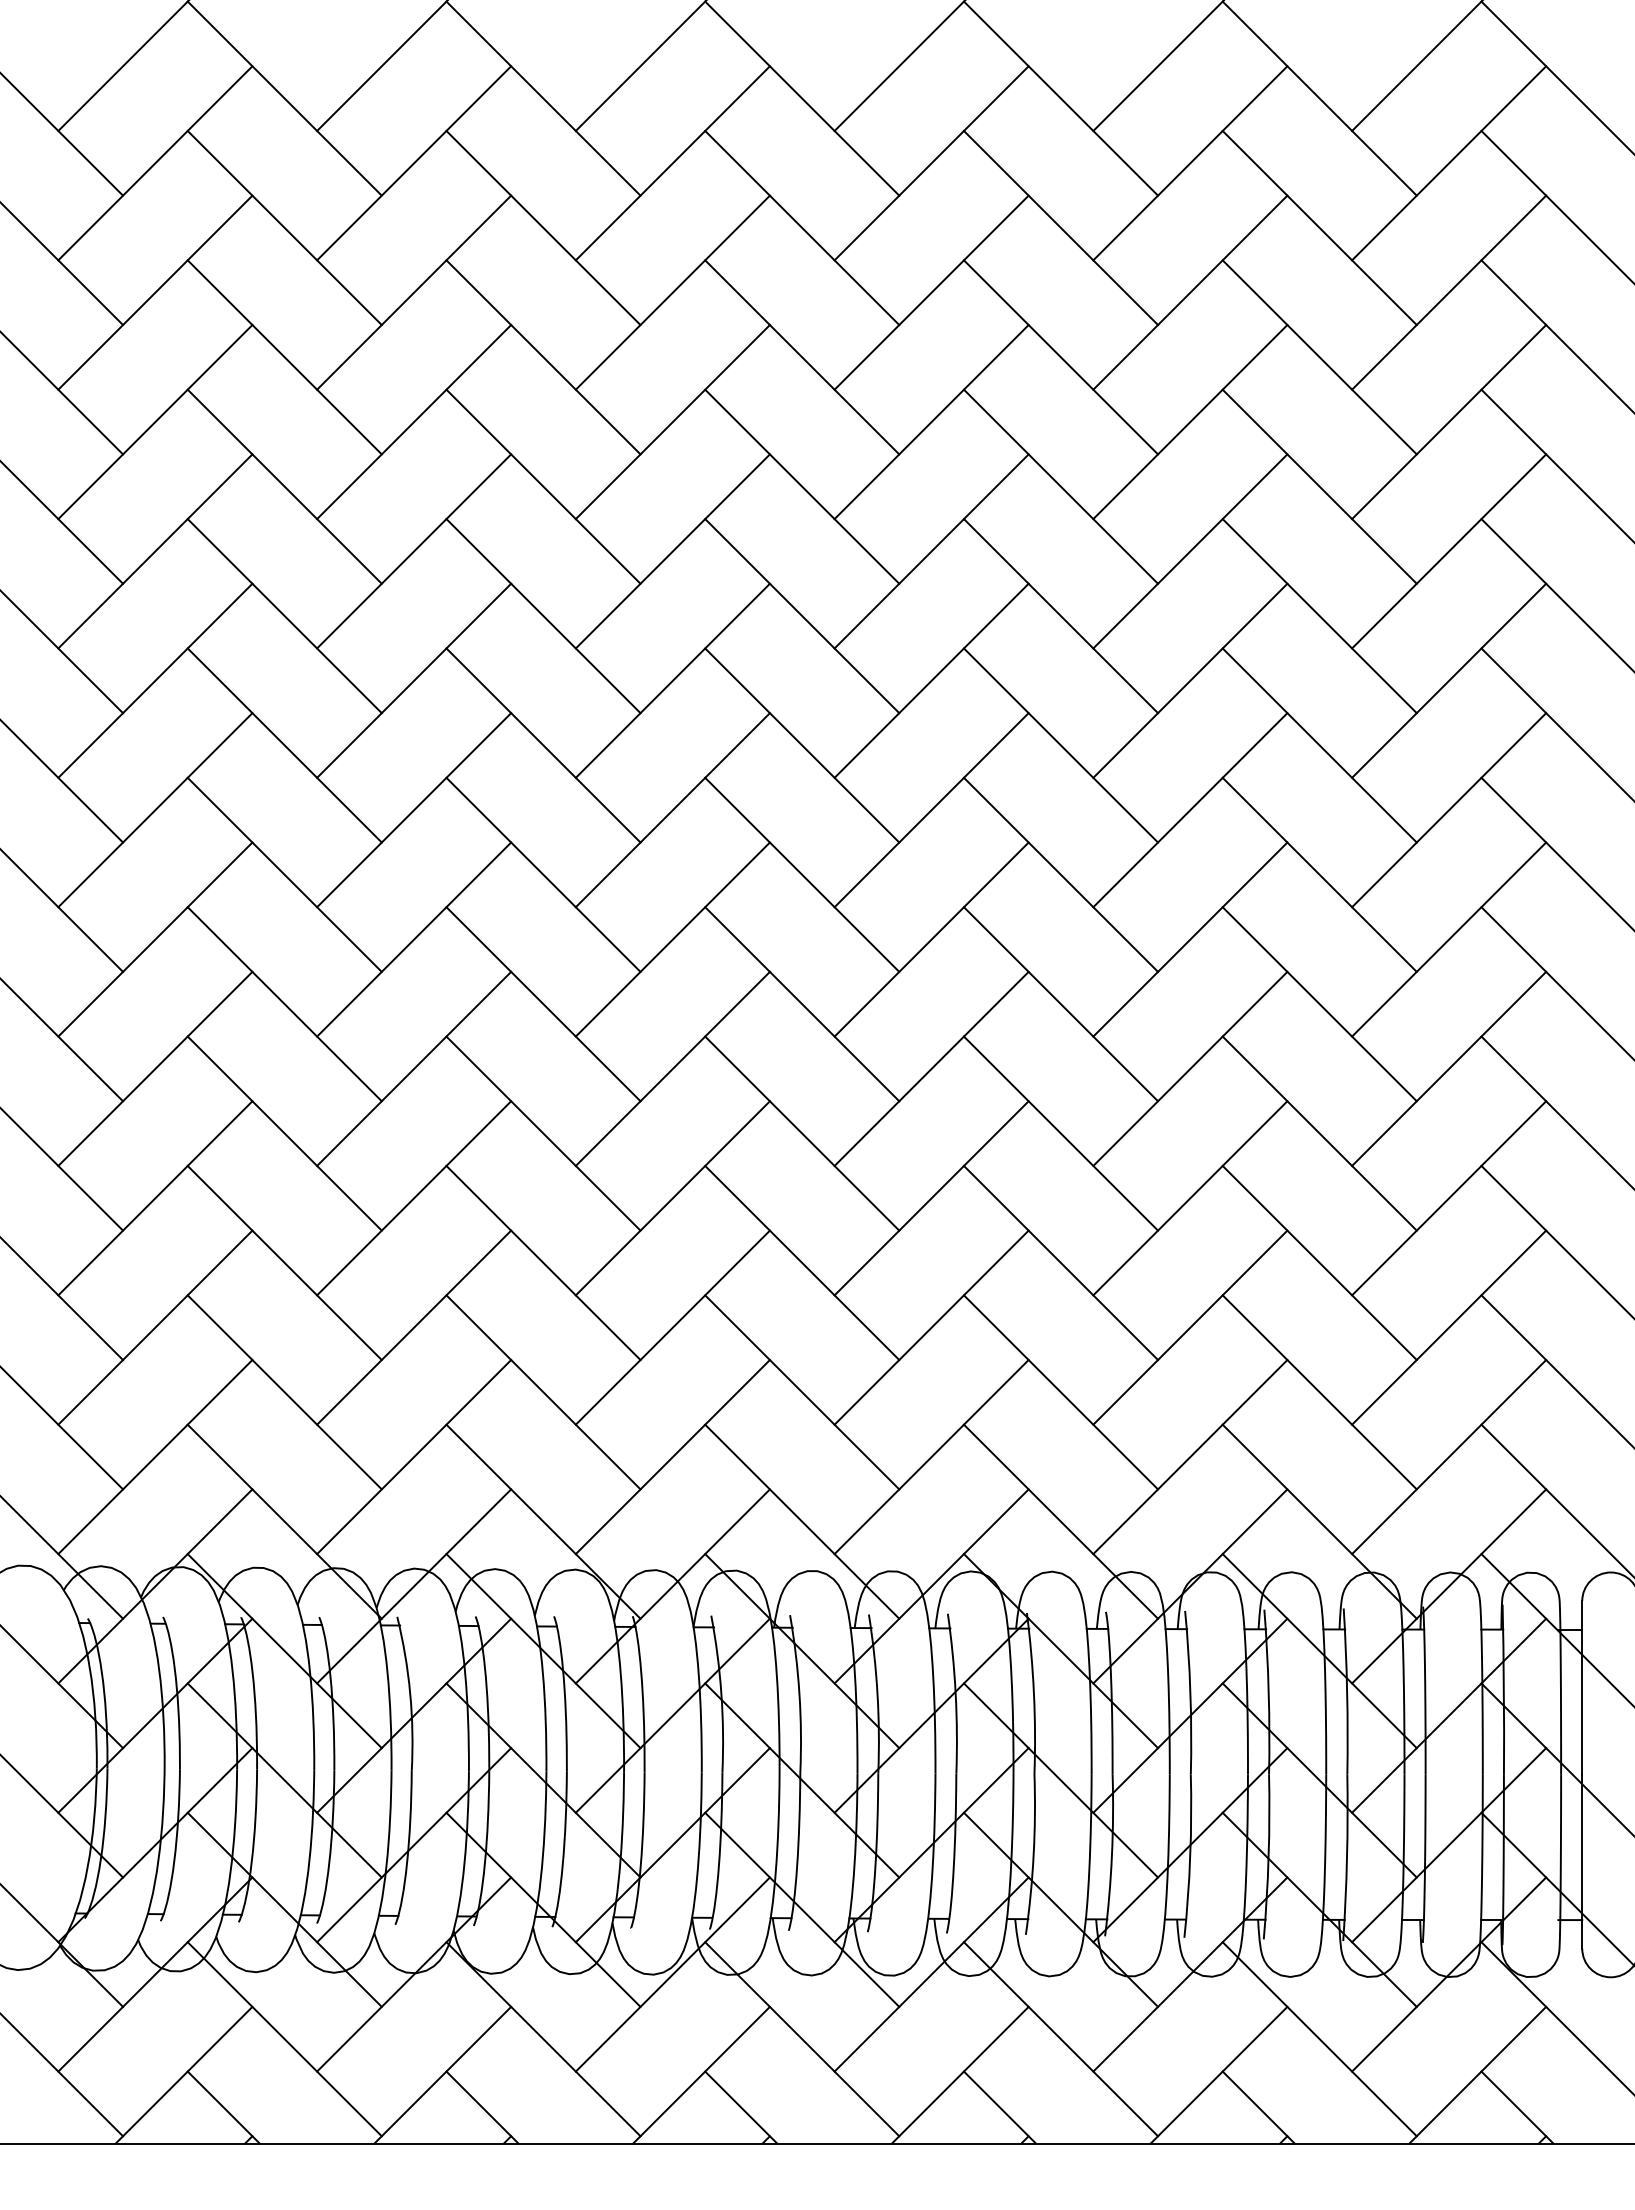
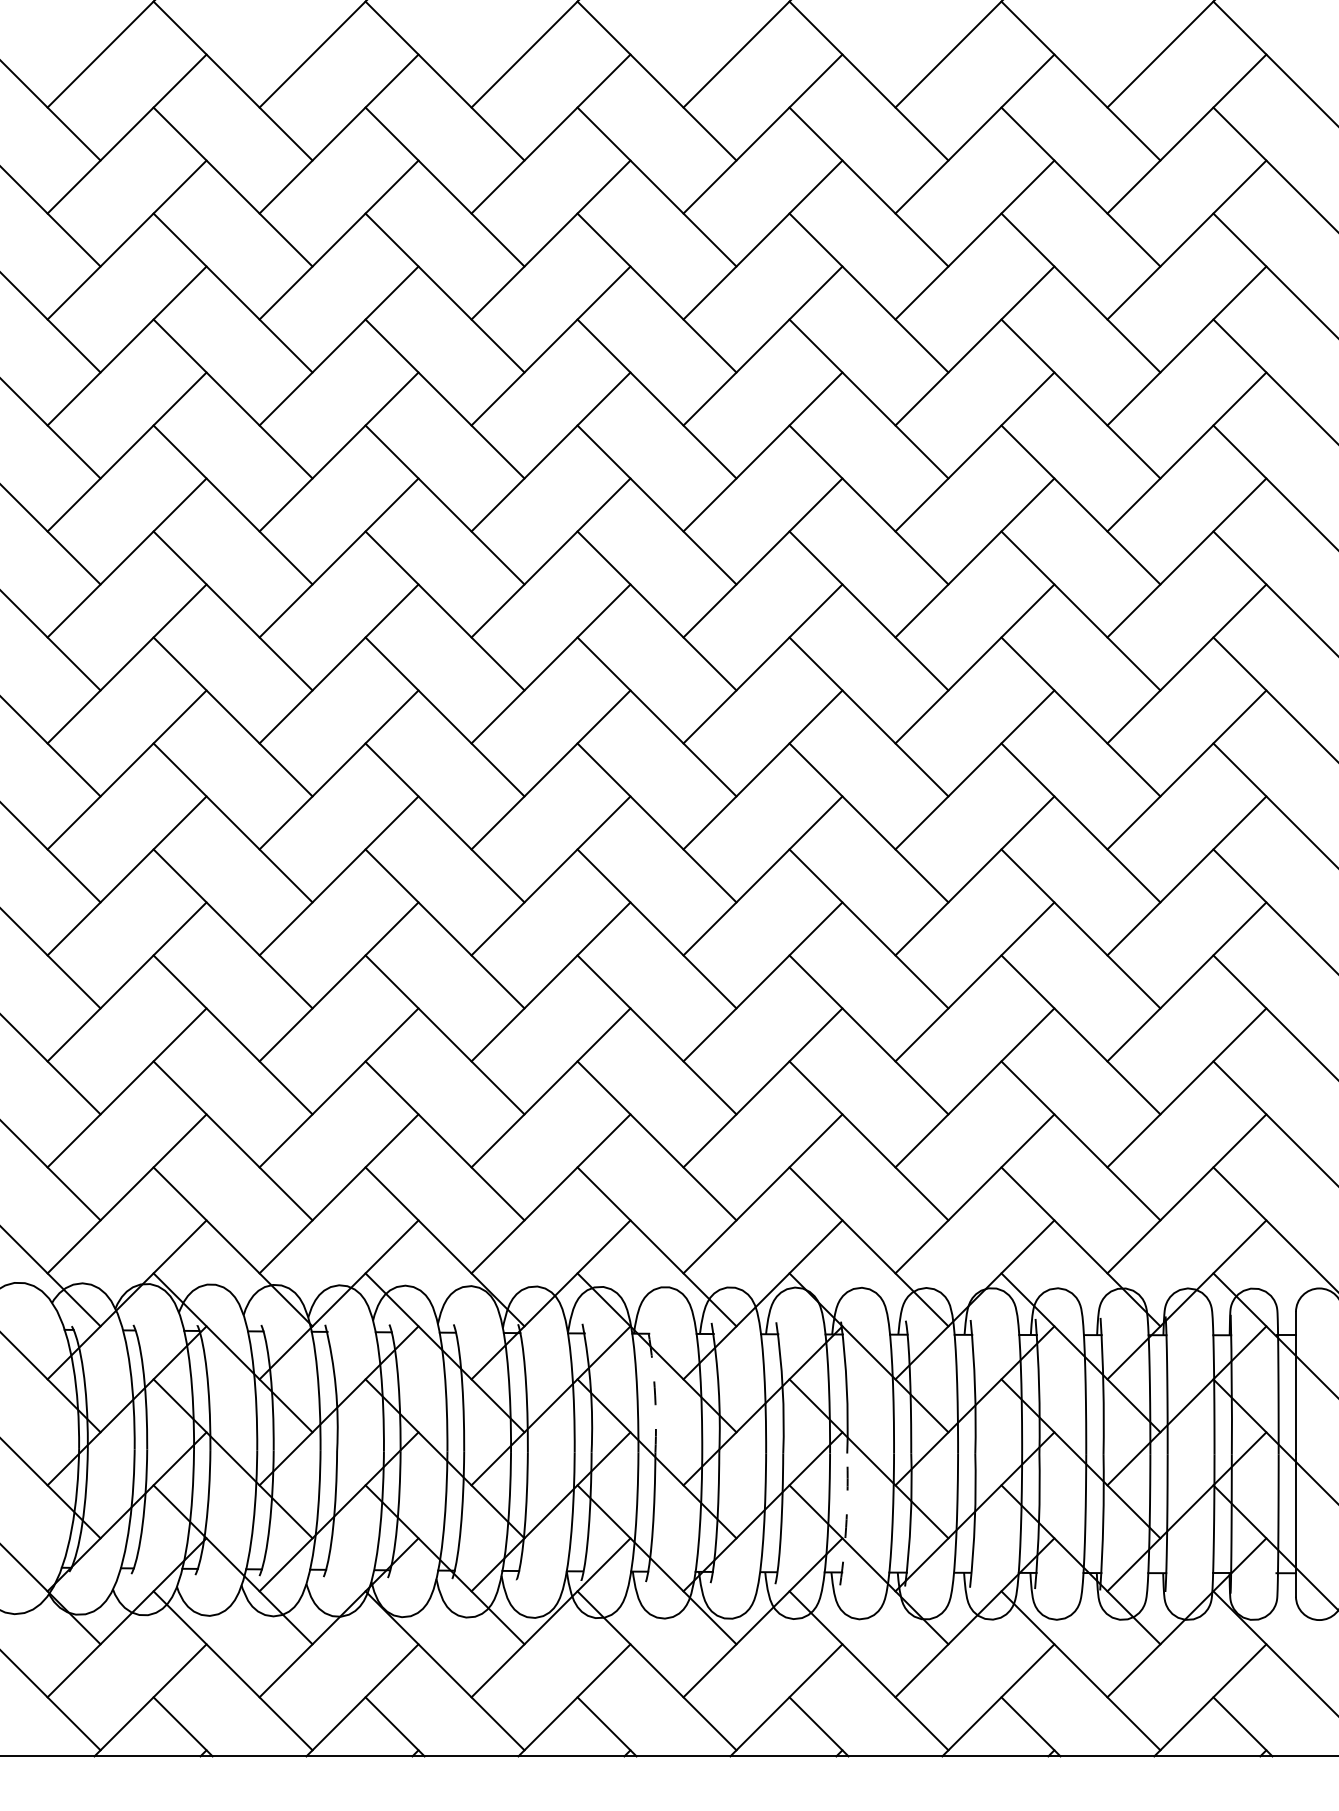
arc: (799, 1693) -> (654, 1387), solid -> dashed
arc: (1033, 1854) -> (846, 1519), solid -> dashed

